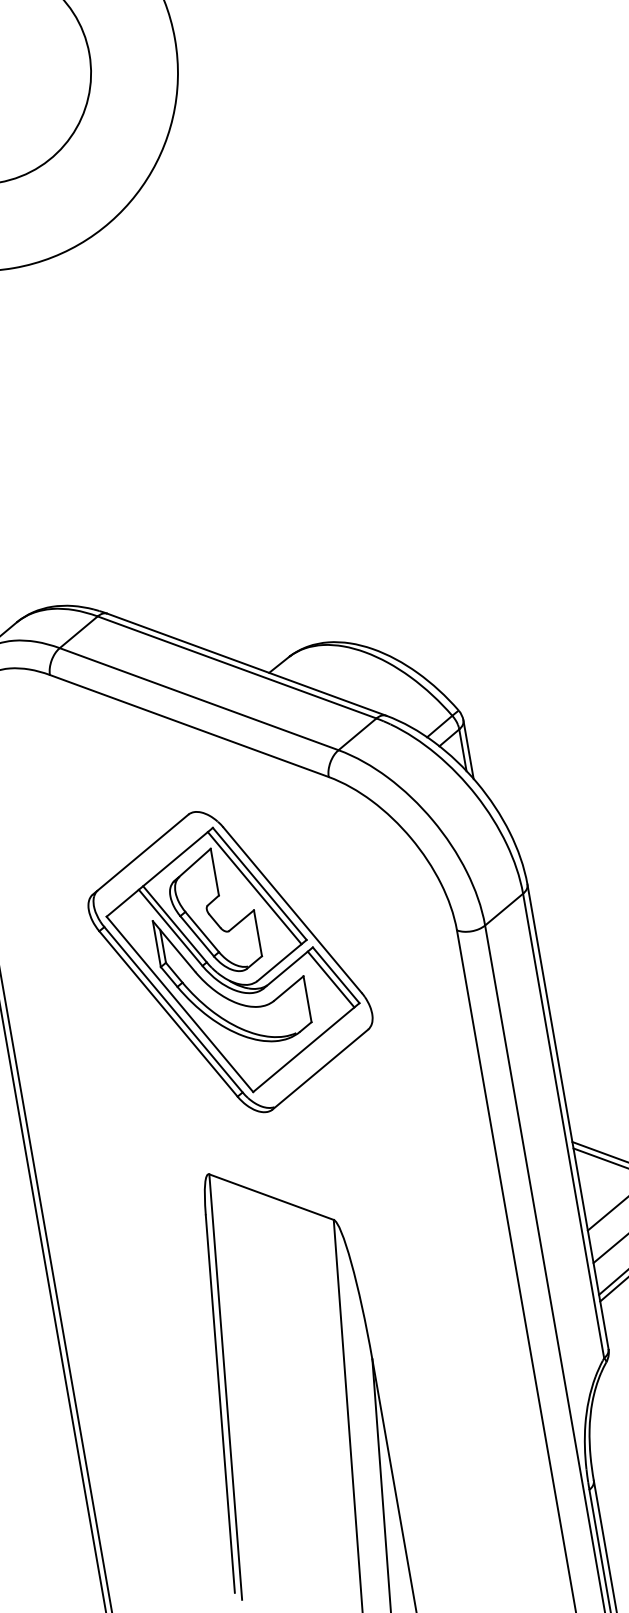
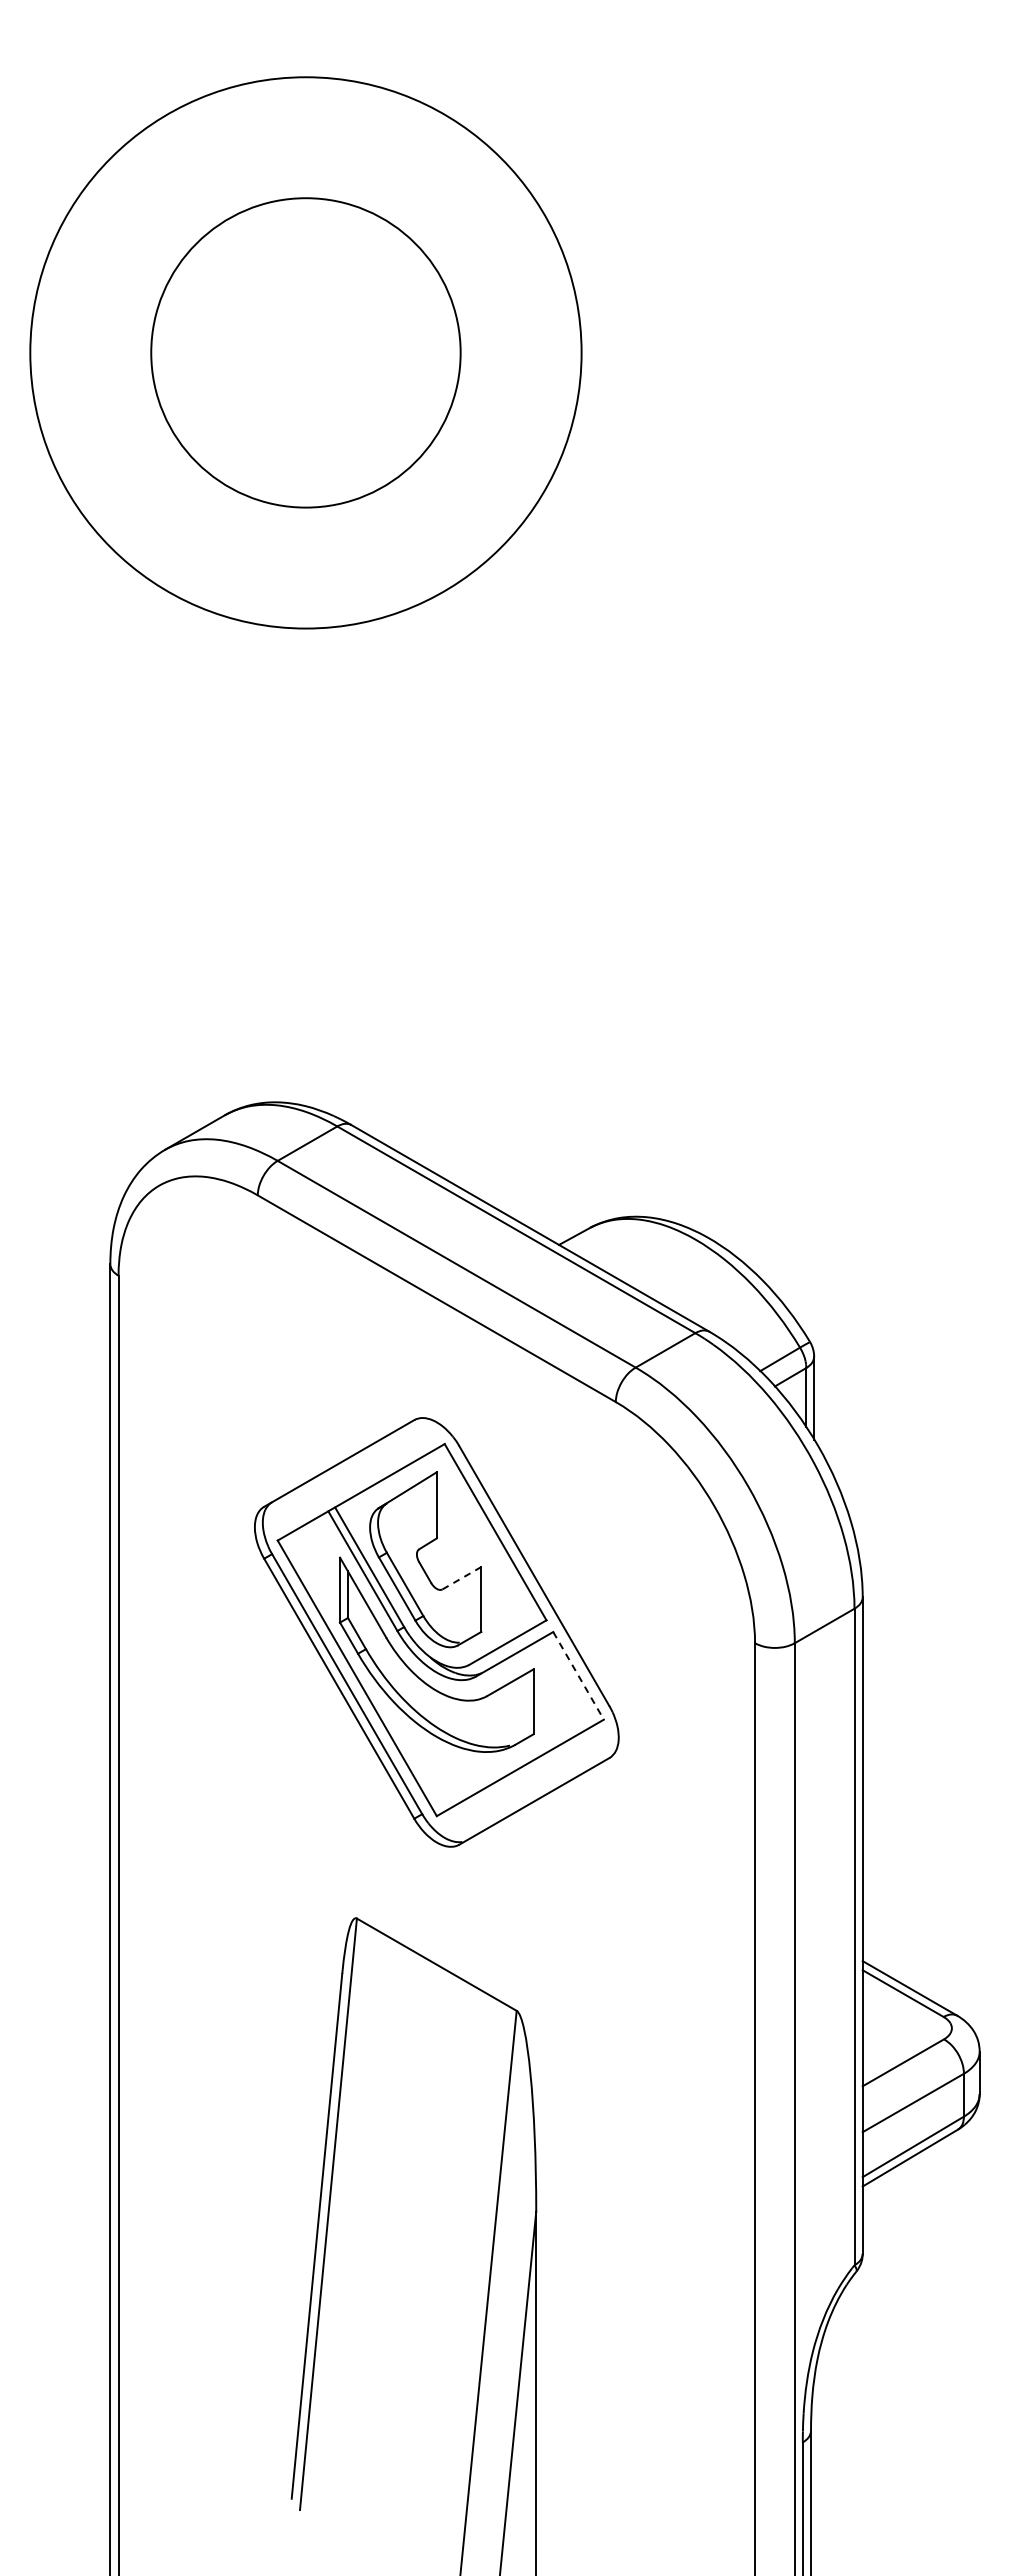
line: (254, 887) -> (487, 1536), removed
line: (241, 920) -> (461, 1578), solid -> dashed
line: (336, 975) -> (578, 1675), solid -> dashed
line: (331, 979) -> (570, 1680), removed

